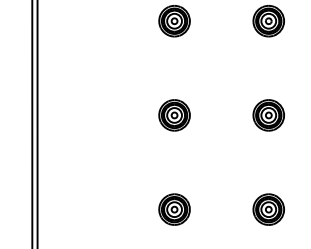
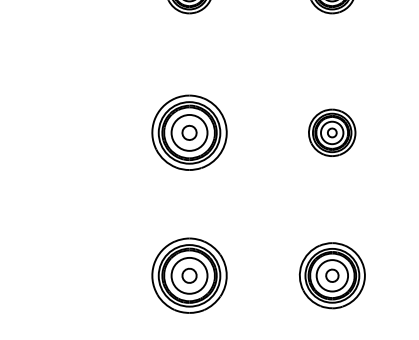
part: (174, 115) -> (189, 133), size x1.6
part: (174, 209) -> (189, 275), size x1.6
part: (268, 209) -> (331, 275), size x1.4

